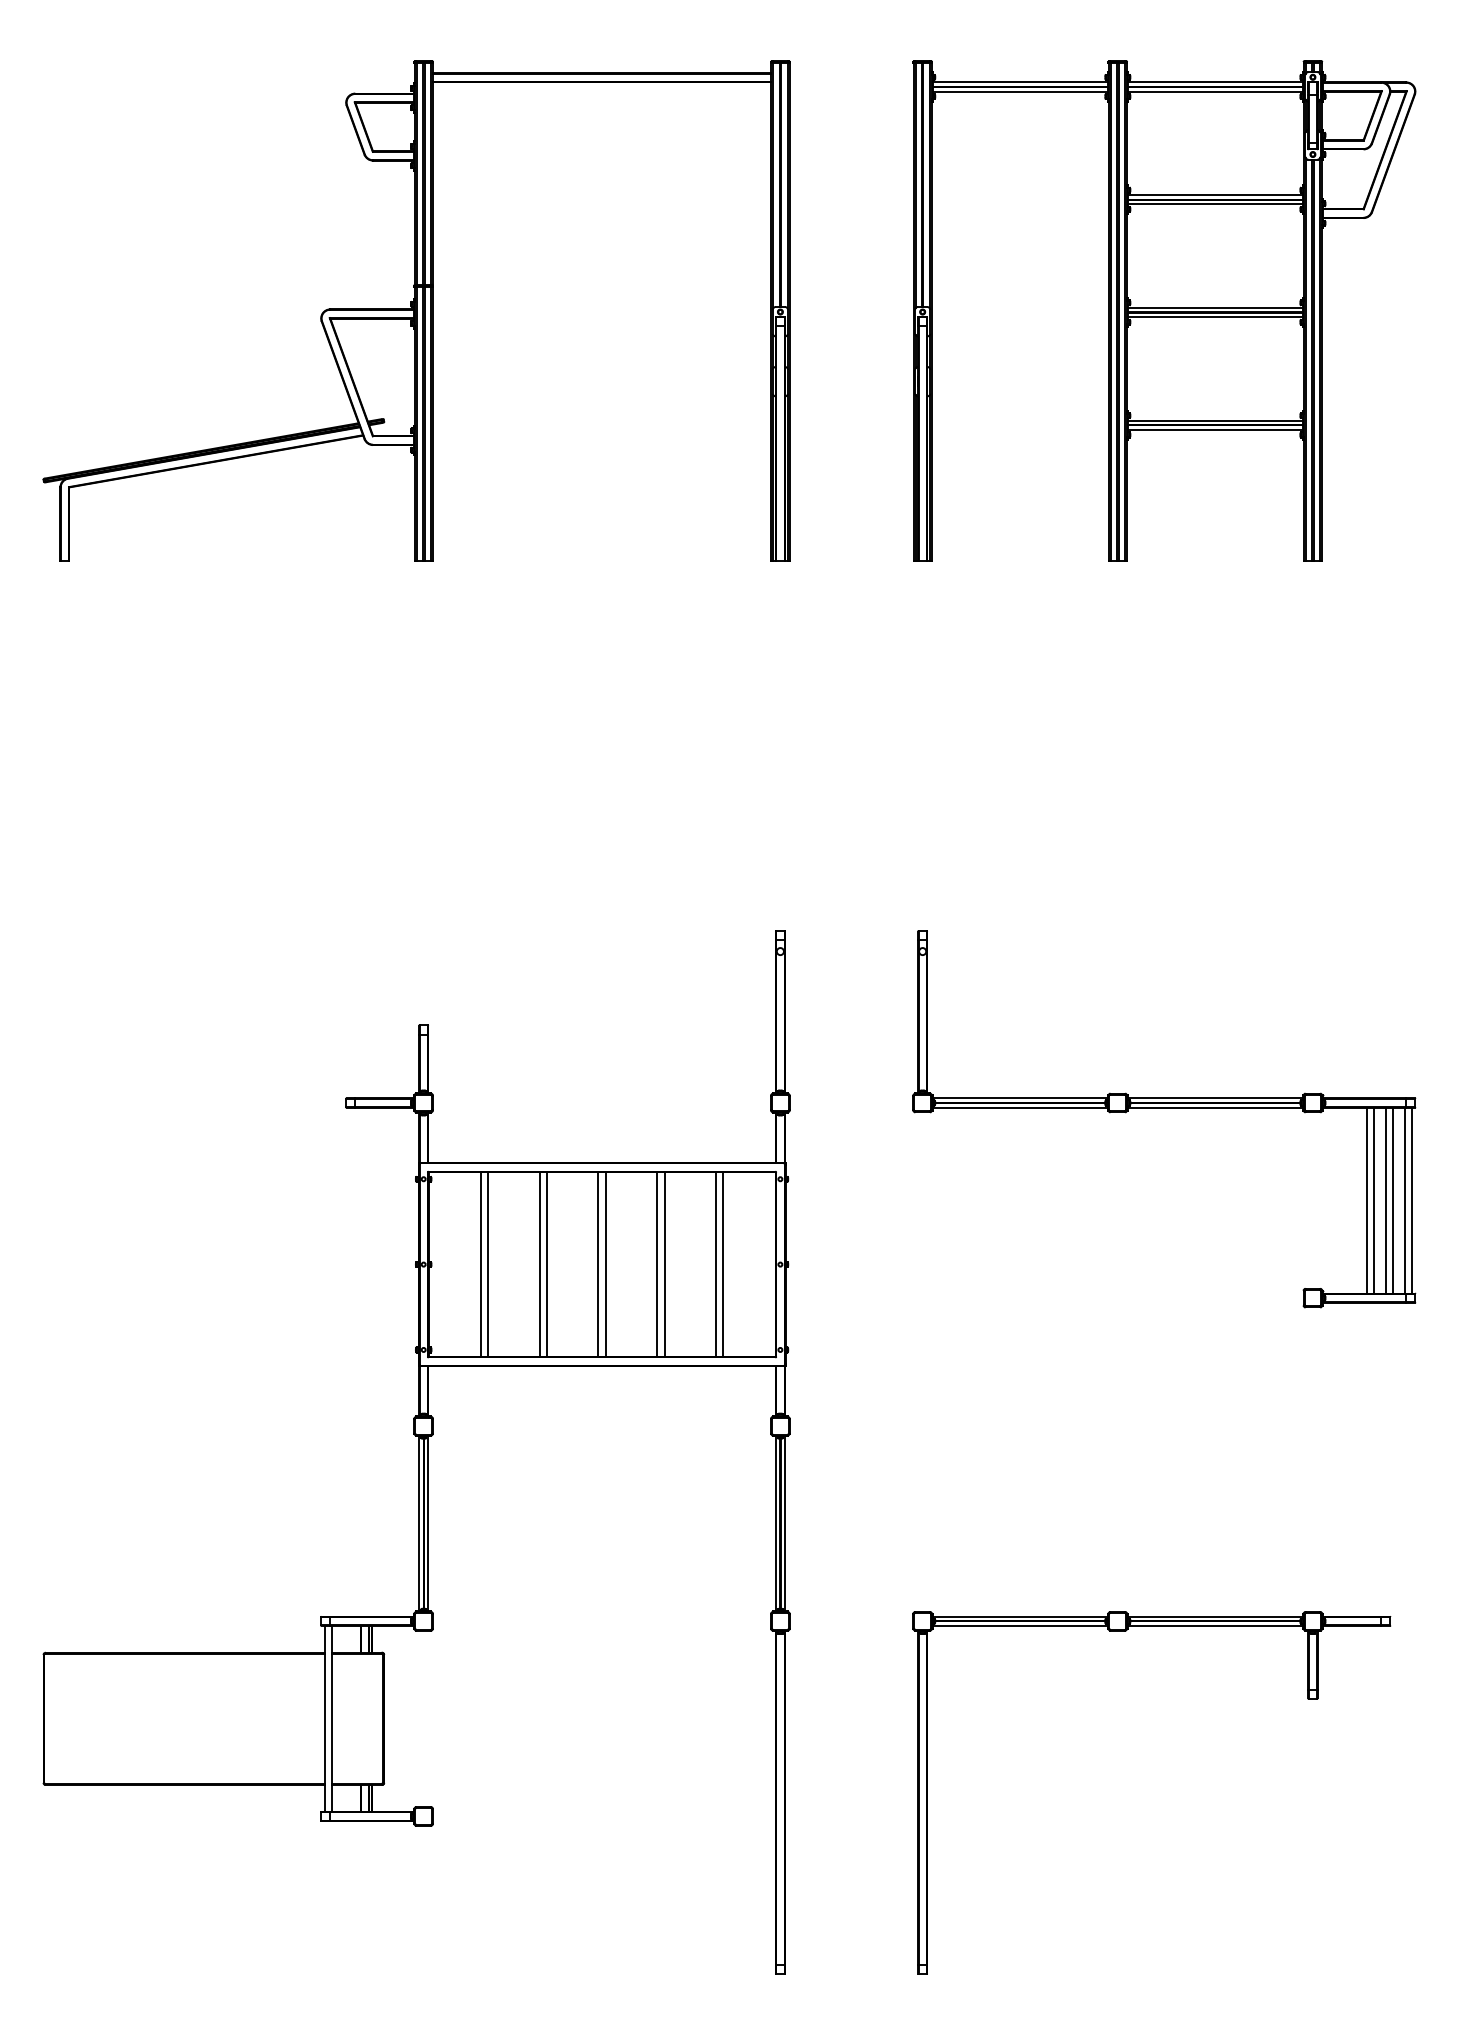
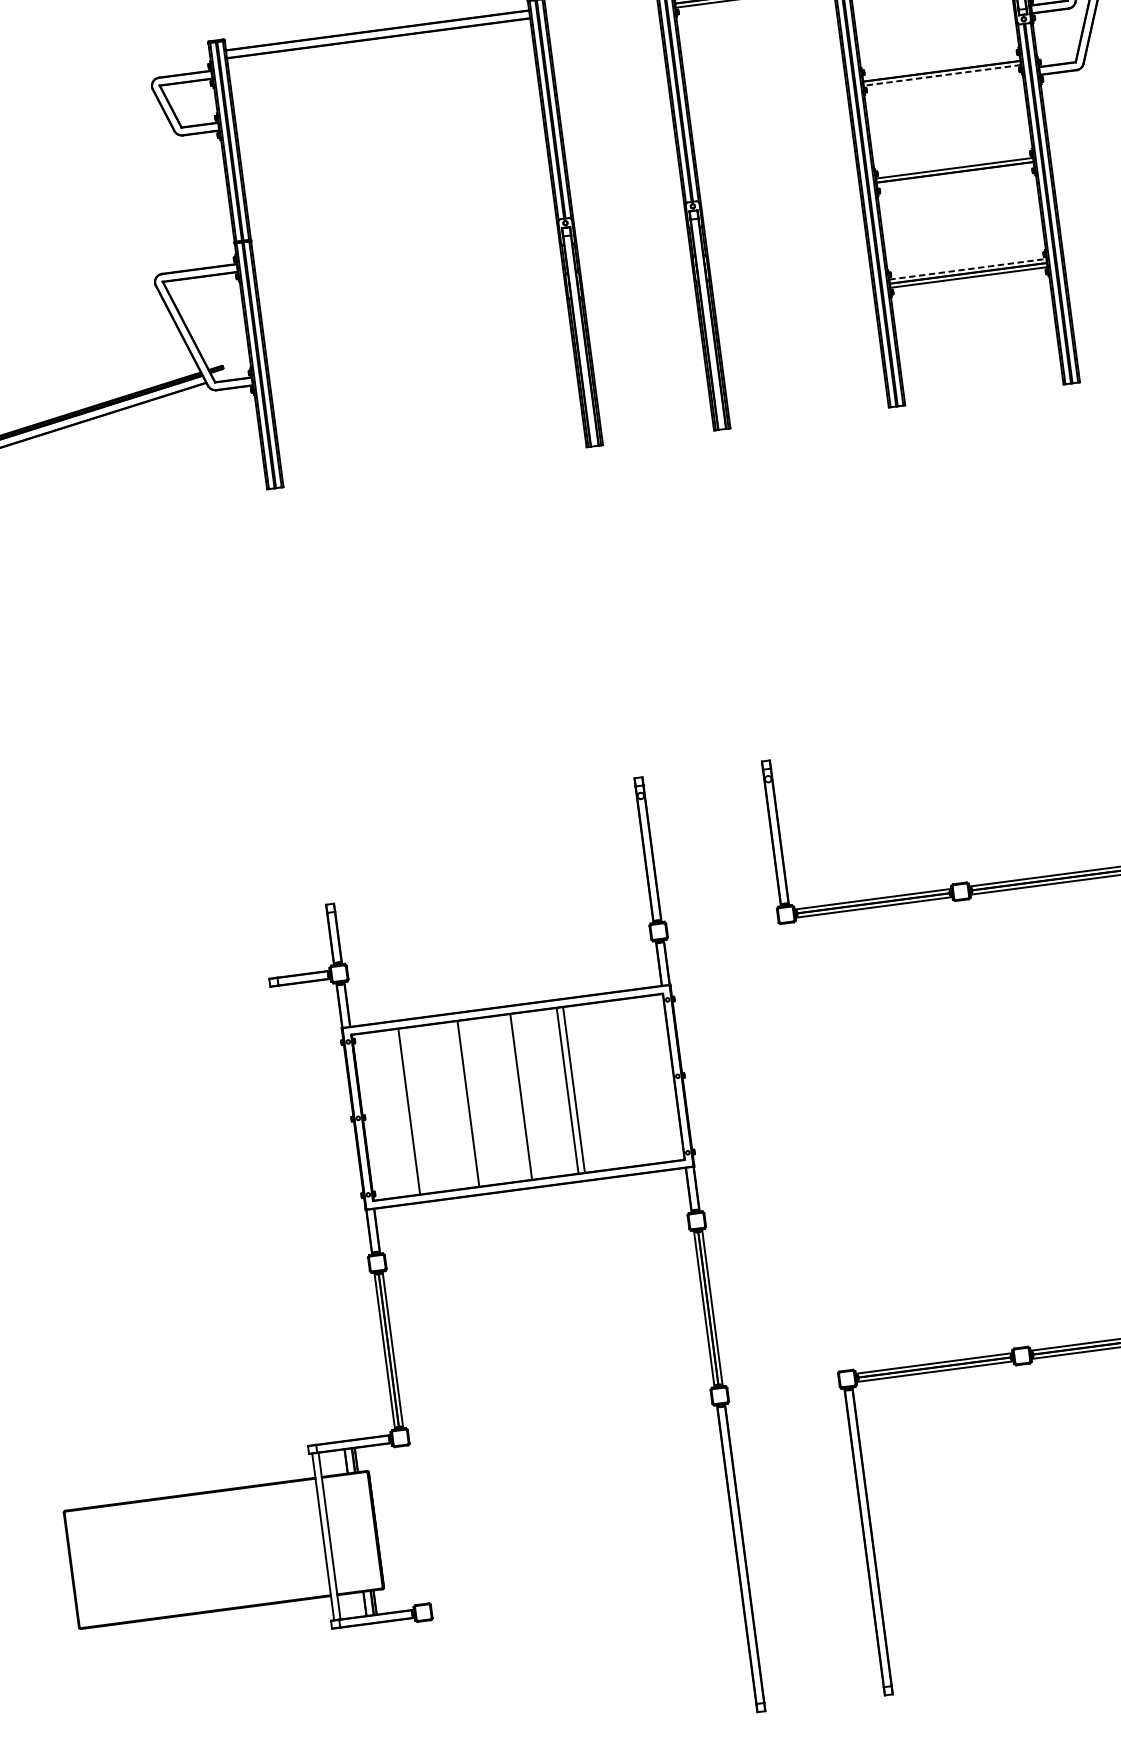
line: (1214, 195) -> (940, 67), removed
line: (1215, 204) -> (942, 75), solid -> dashed
line: (1214, 317) -> (954, 176), removed
line: (1215, 420) -> (967, 268), solid -> dashed
line: (487, 1264) -> (415, 1110), removed
line: (539, 1264) -> (462, 1104), removed
line: (598, 1264) -> (514, 1097), removed
line: (716, 1264) -> (620, 1083), removed
line: (723, 1264) -> (626, 1082), removed

